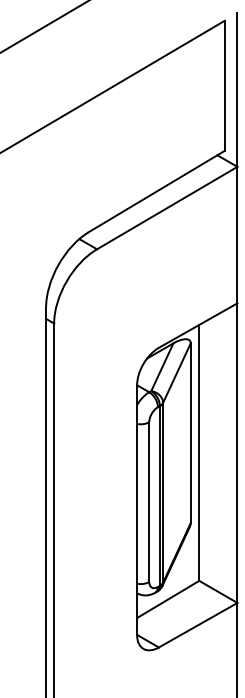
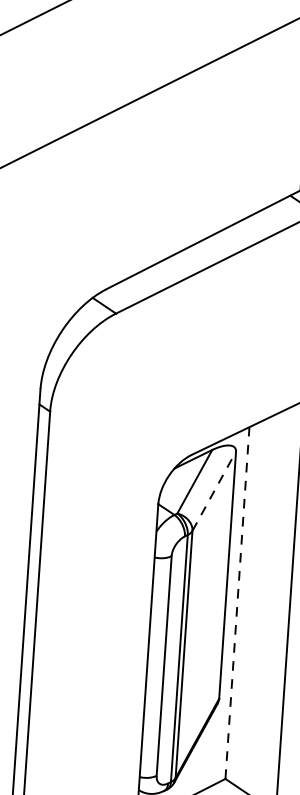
line: (176, 373) -> (213, 491), solid -> dashed
line: (199, 452) -> (237, 602), solid -> dashed

